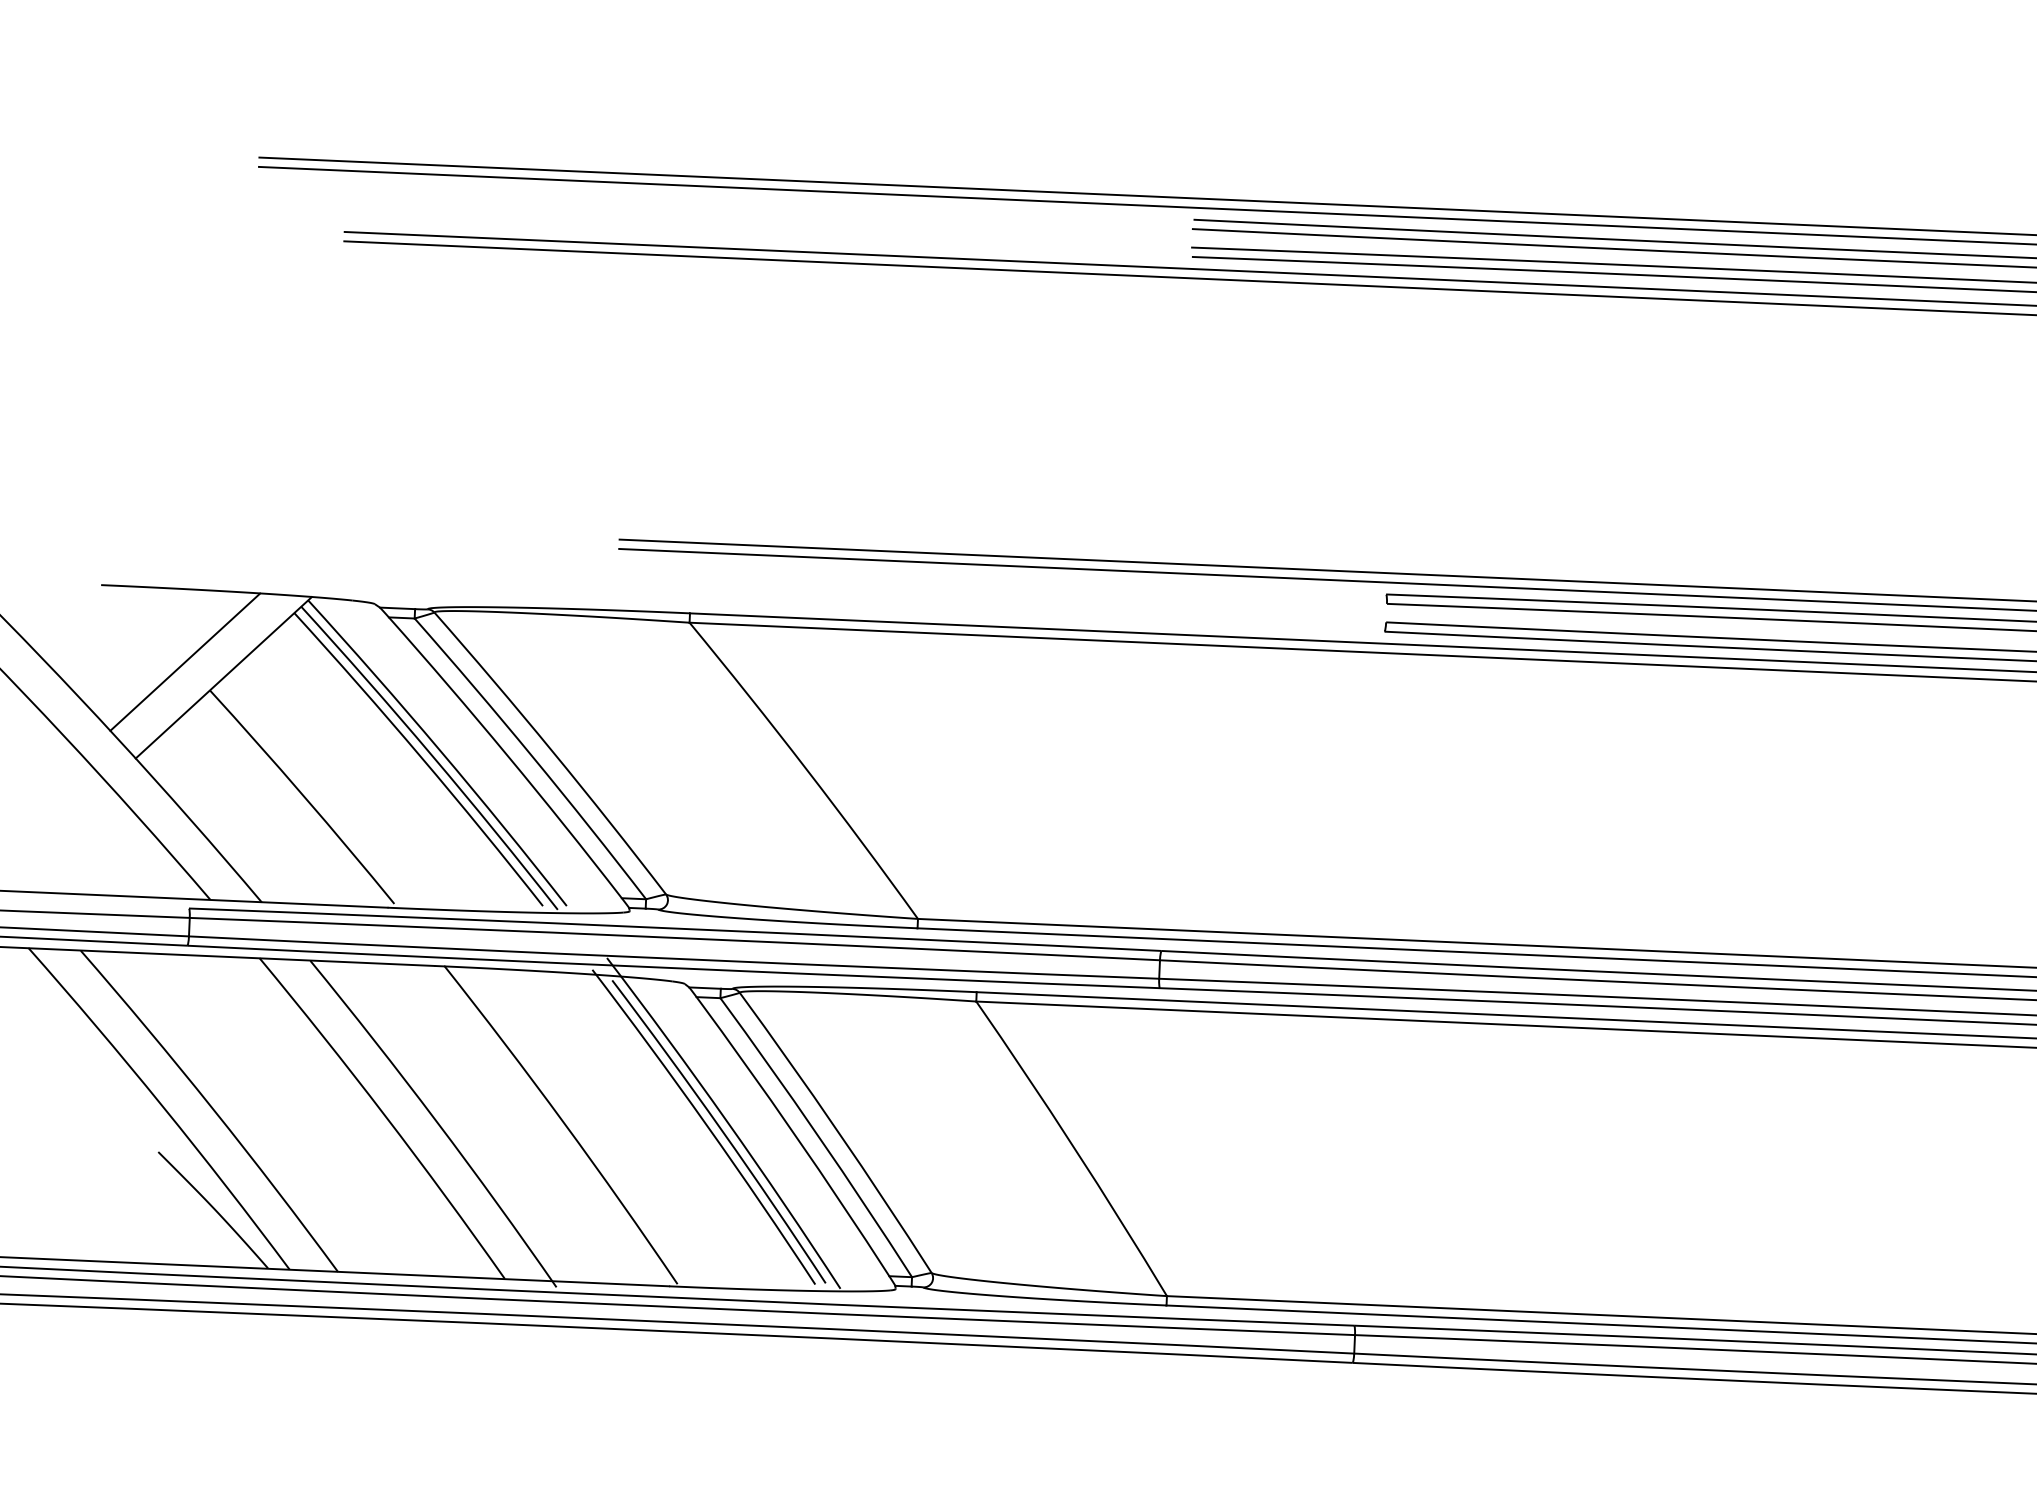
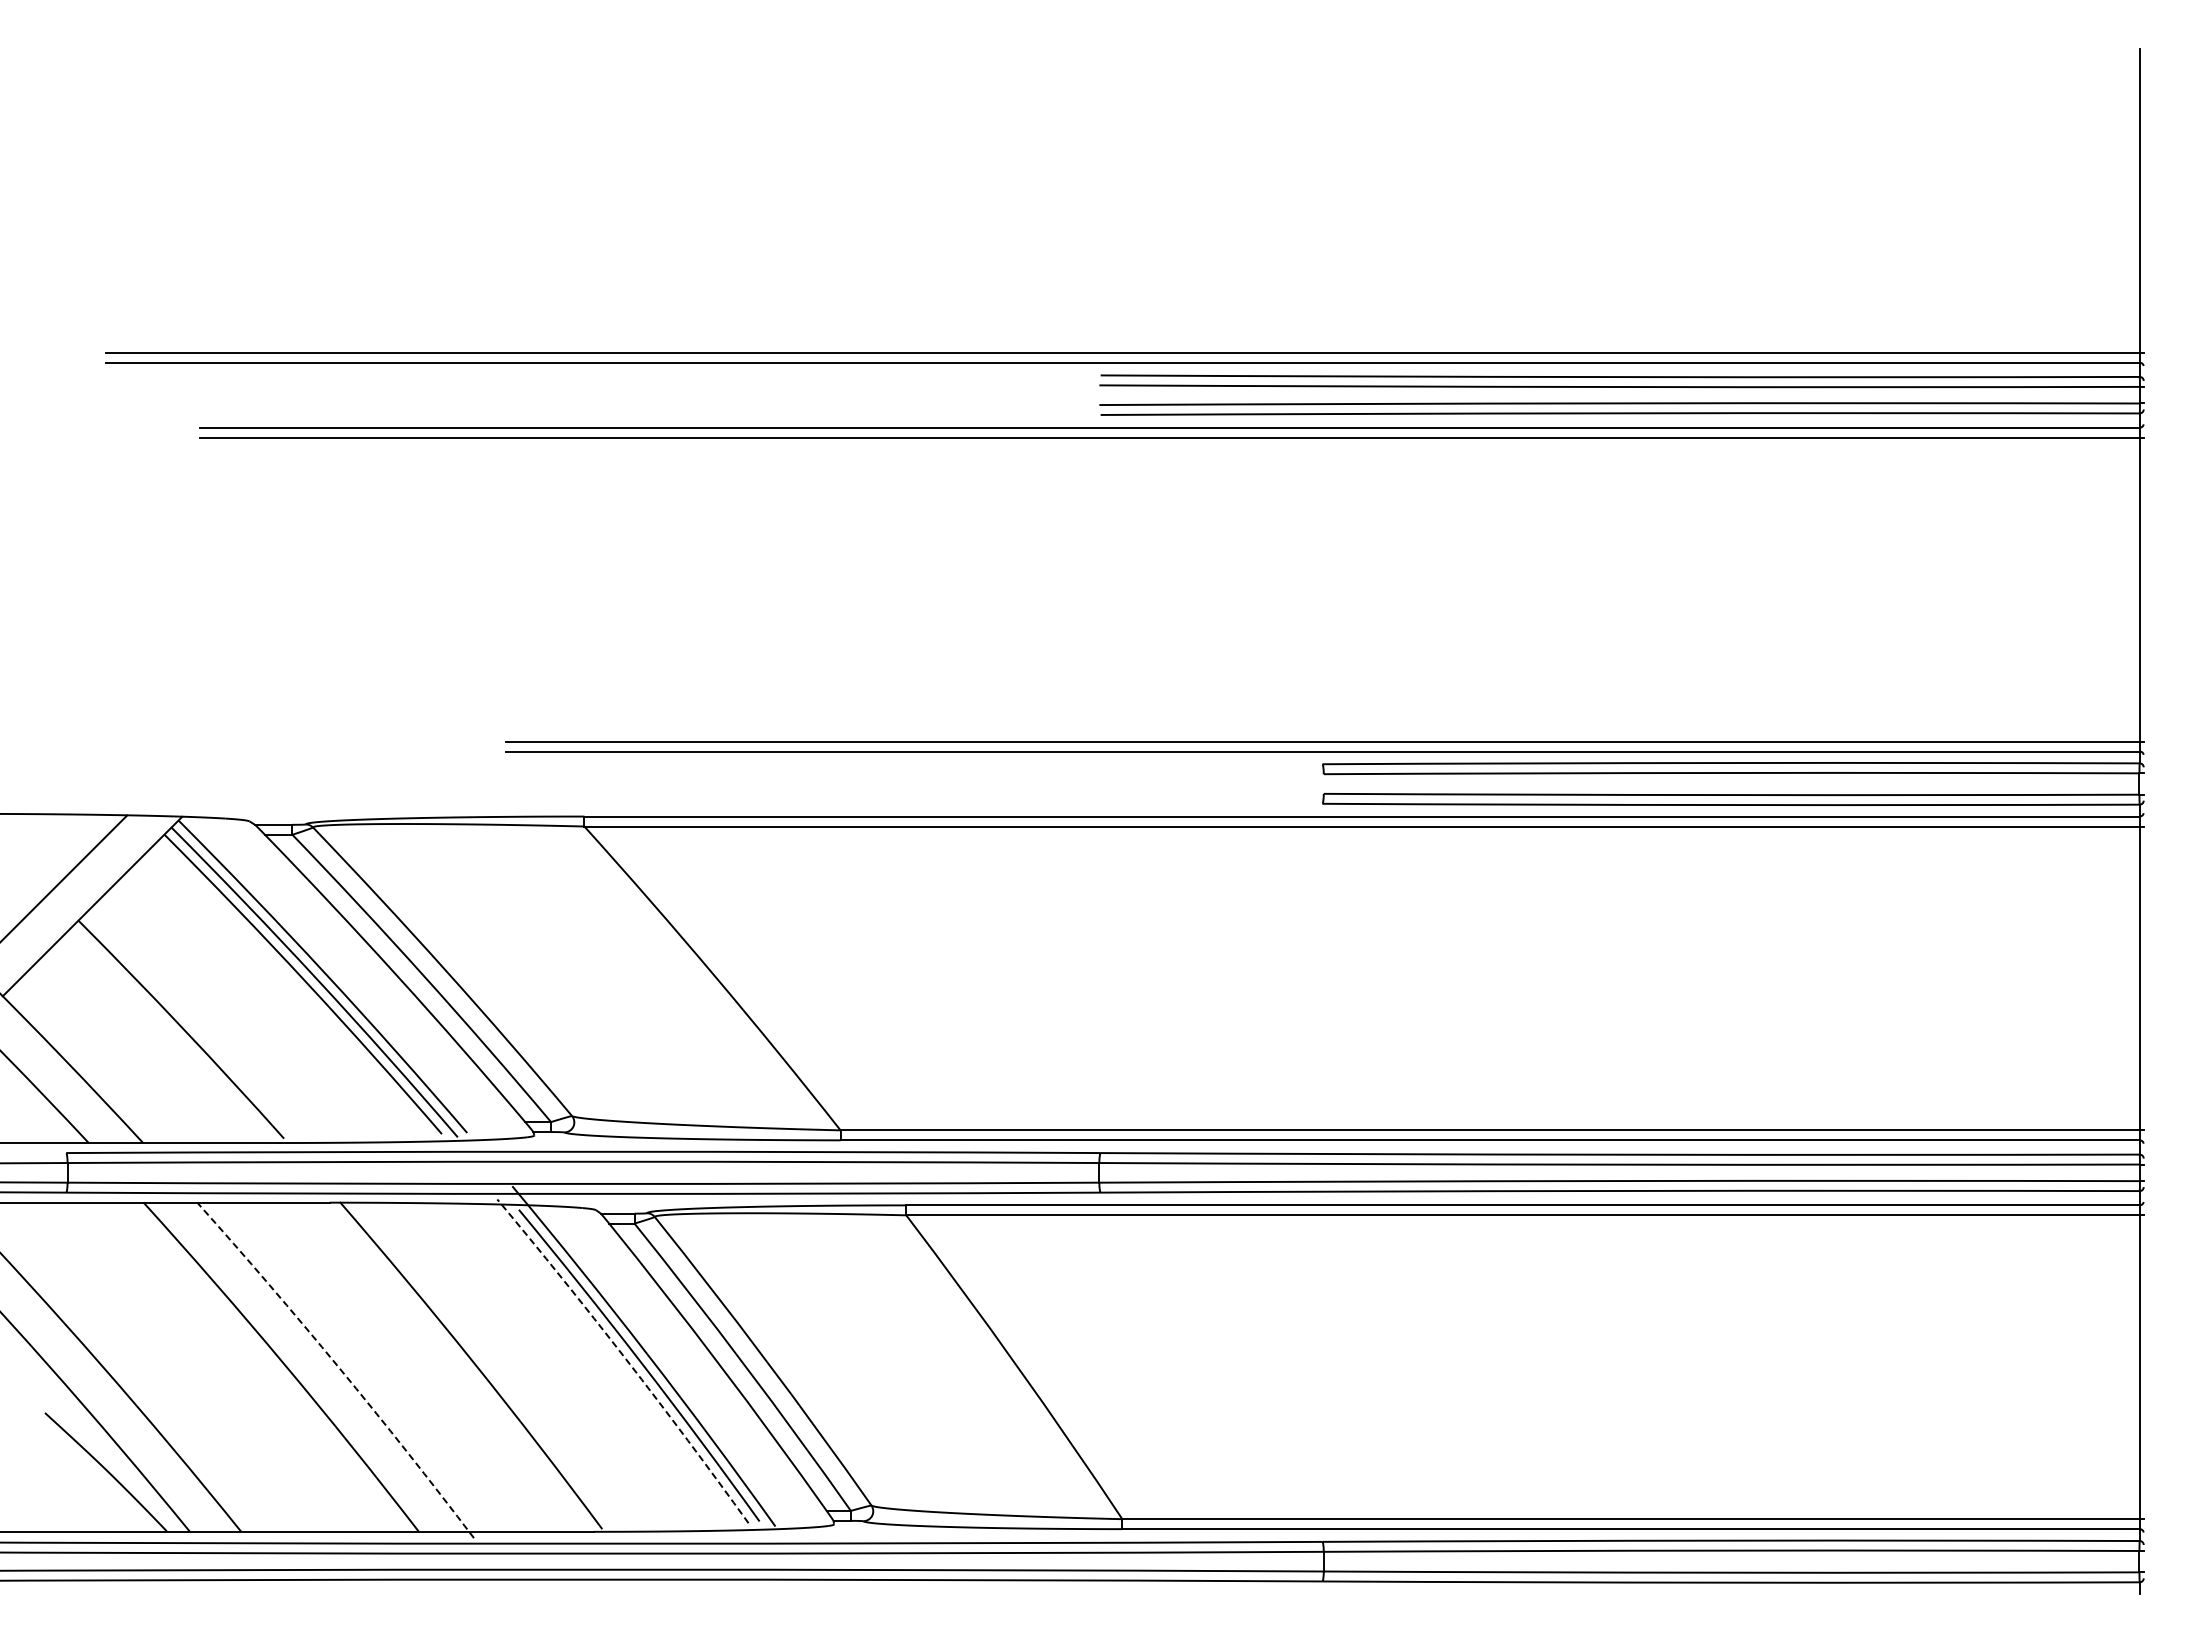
arc: (437, 1121) -> (339, 1367), solid -> dashed
arc: (706, 1125) -> (625, 1359), solid -> dashed

